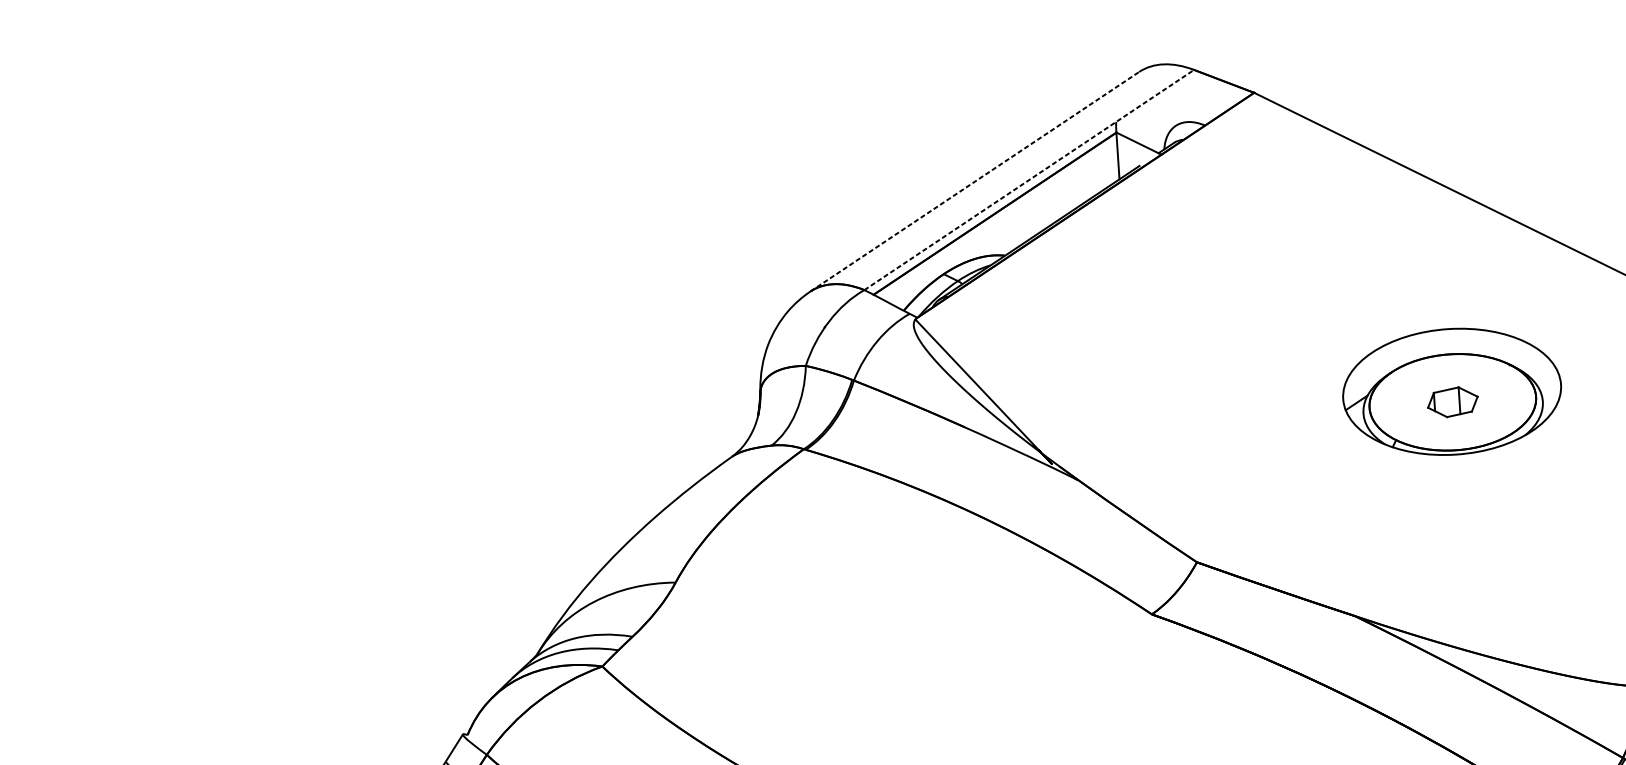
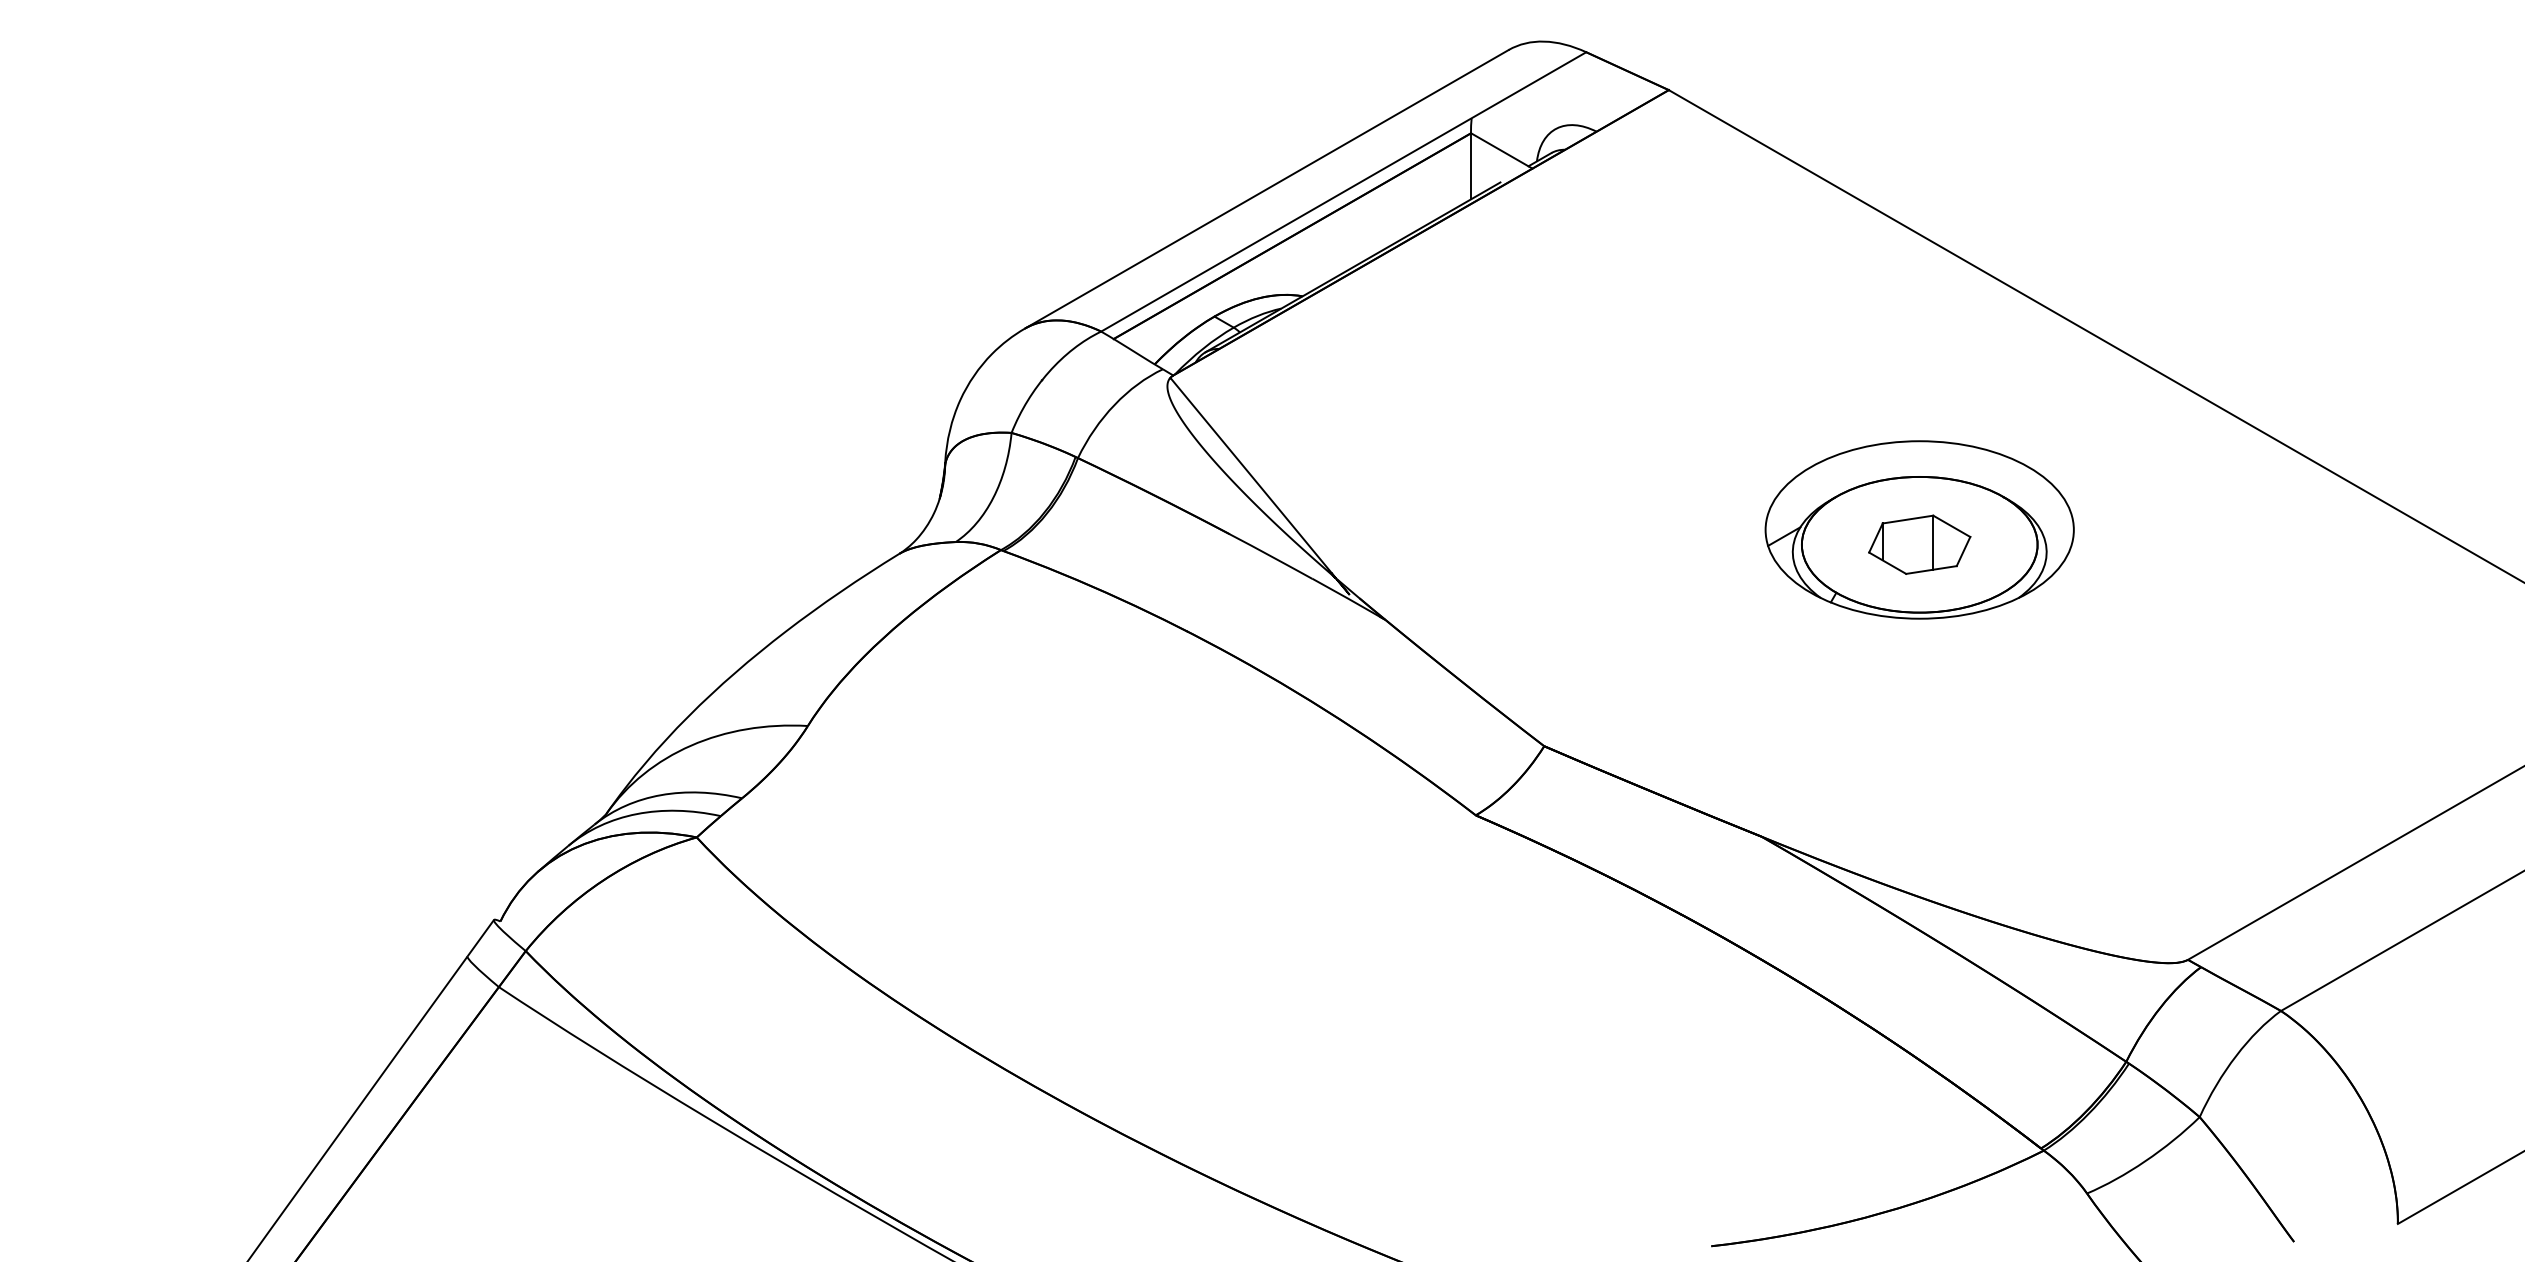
line: (1029, 179) -> (1343, 191), dashed -> solid
line: (974, 181) -> (1266, 189), dashed -> solid
part: (1452, 402) -> (1919, 544), size x1.43

